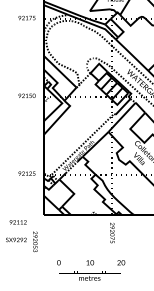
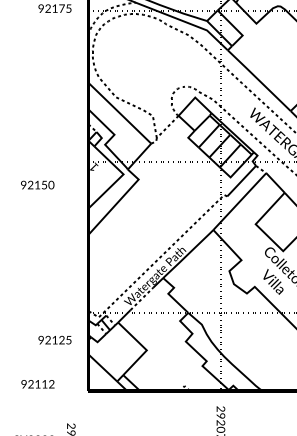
text: (26, 95) -> (36, 184), moved
text: (26, 173) -> (54, 339), moved
text: (17, 222) -> (36, 384), moved

